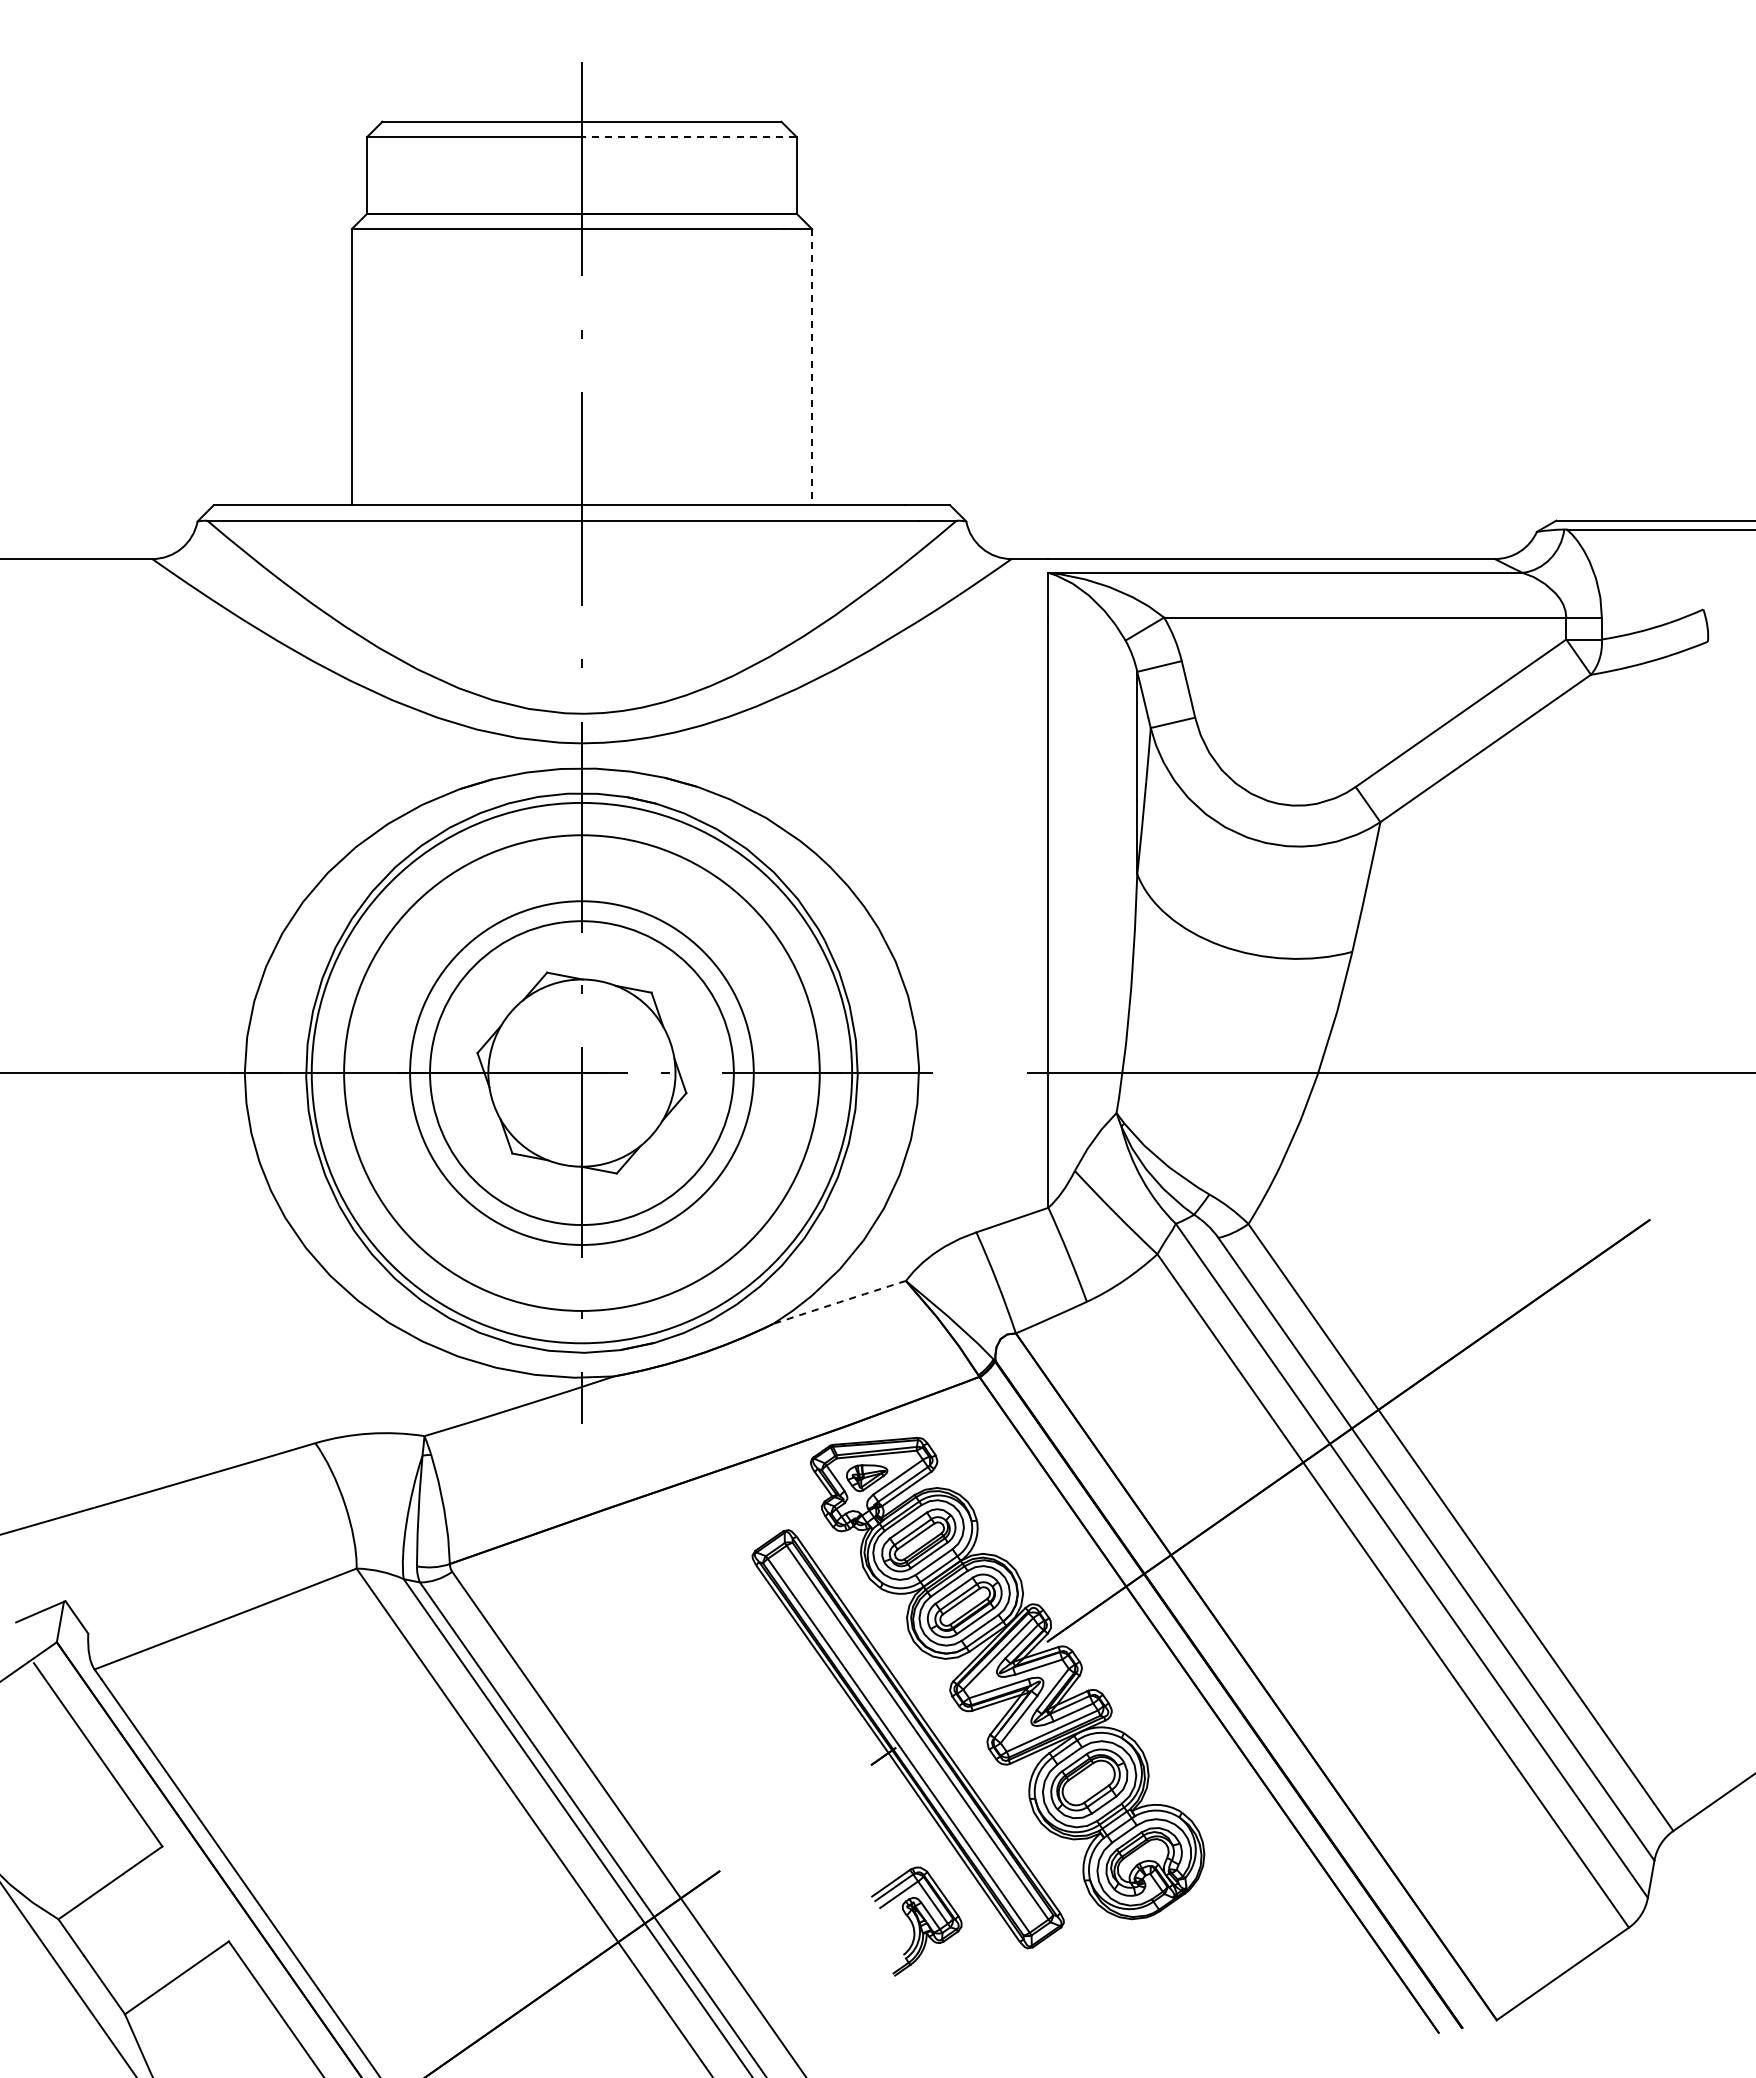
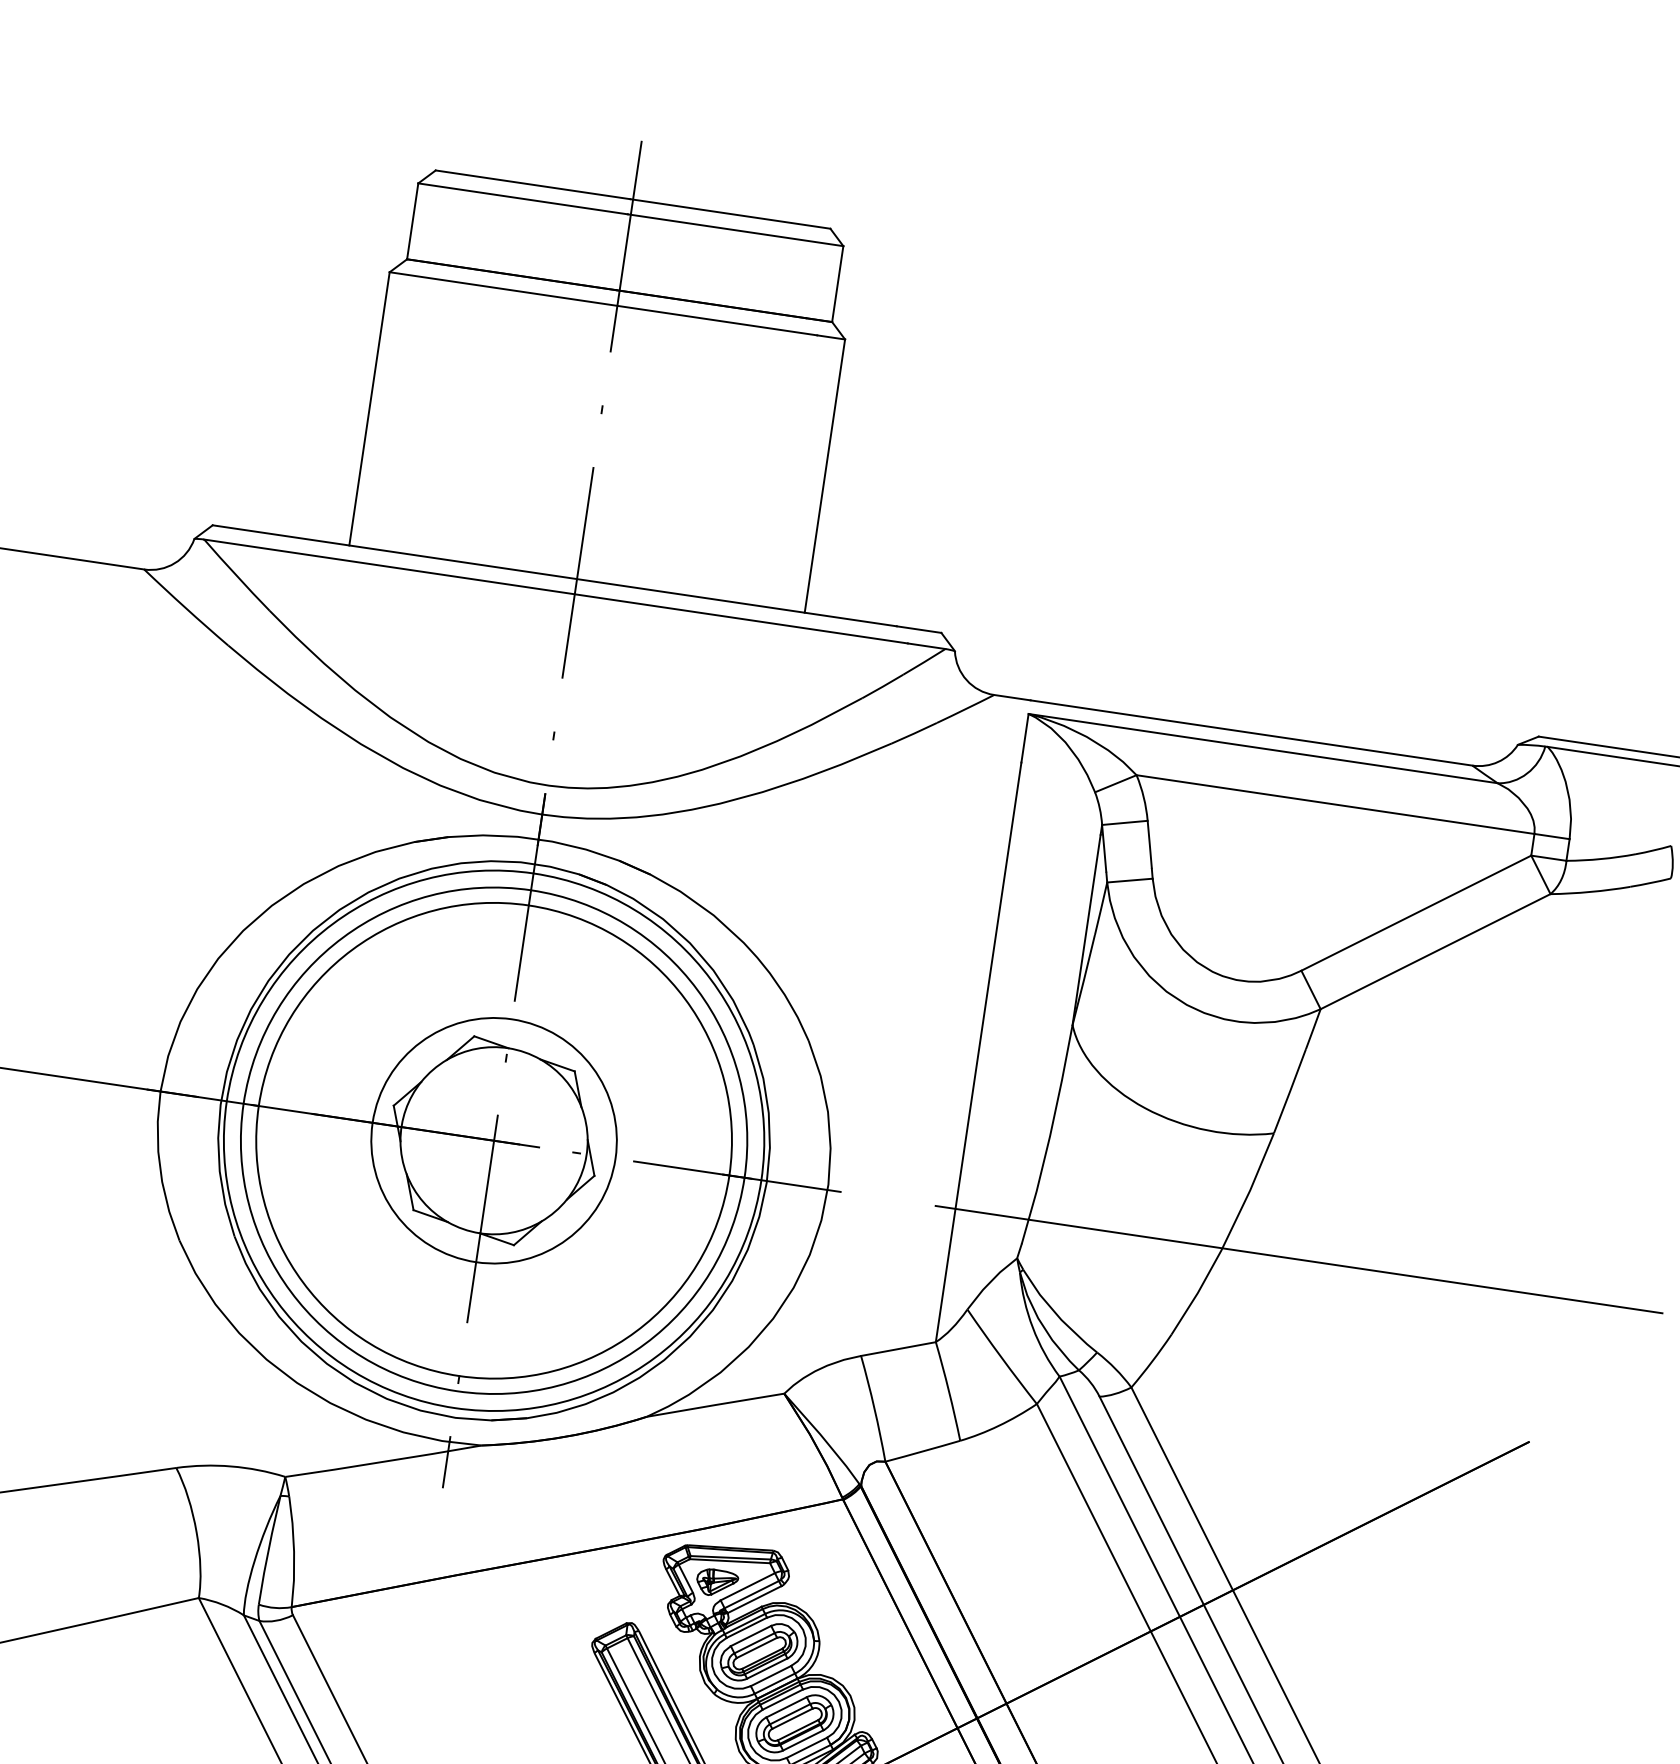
line: (687, 137) -> (735, 230), dashed -> solid
line: (812, 367) -> (825, 476), dashed -> solid
circle: (581, 1072) -> (493, 1140), size x0.71
circle: (581, 1072) -> (493, 1140), size x1.67
arc: (839, 1302) -> (715, 1405), dashed -> solid

